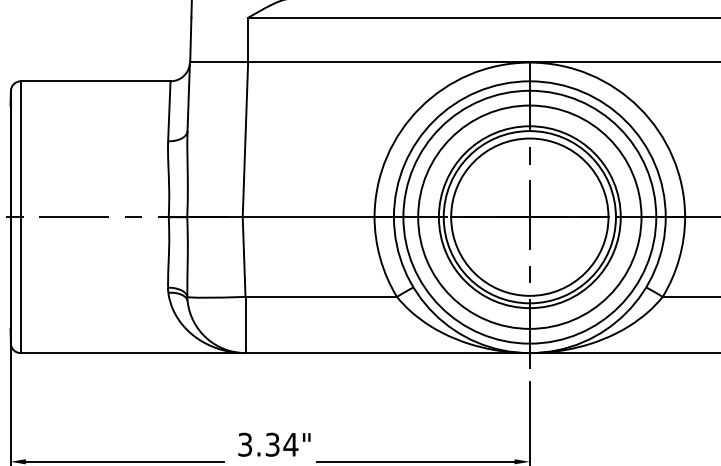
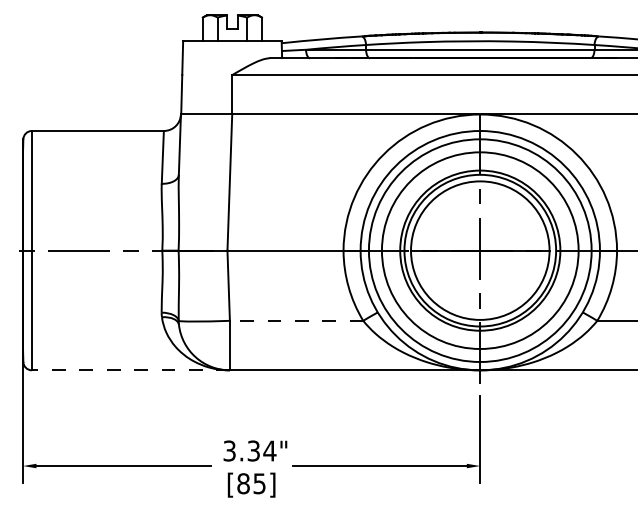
line: (321, 296) -> (296, 320), solid -> dashed
line: (132, 353) -> (130, 370), solid -> dashed

